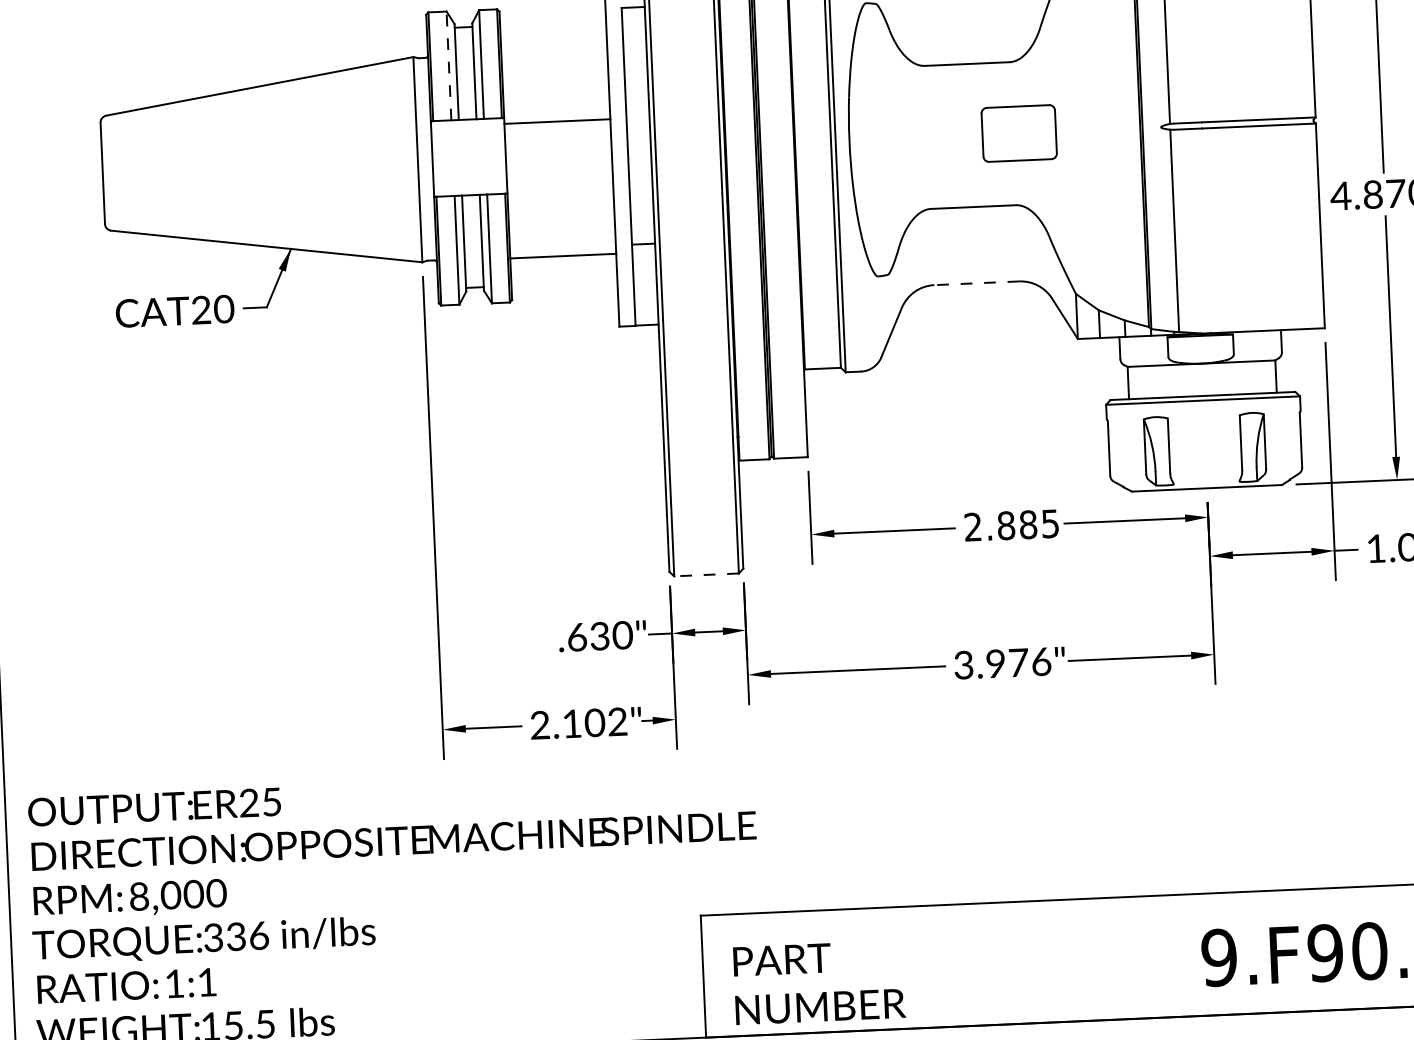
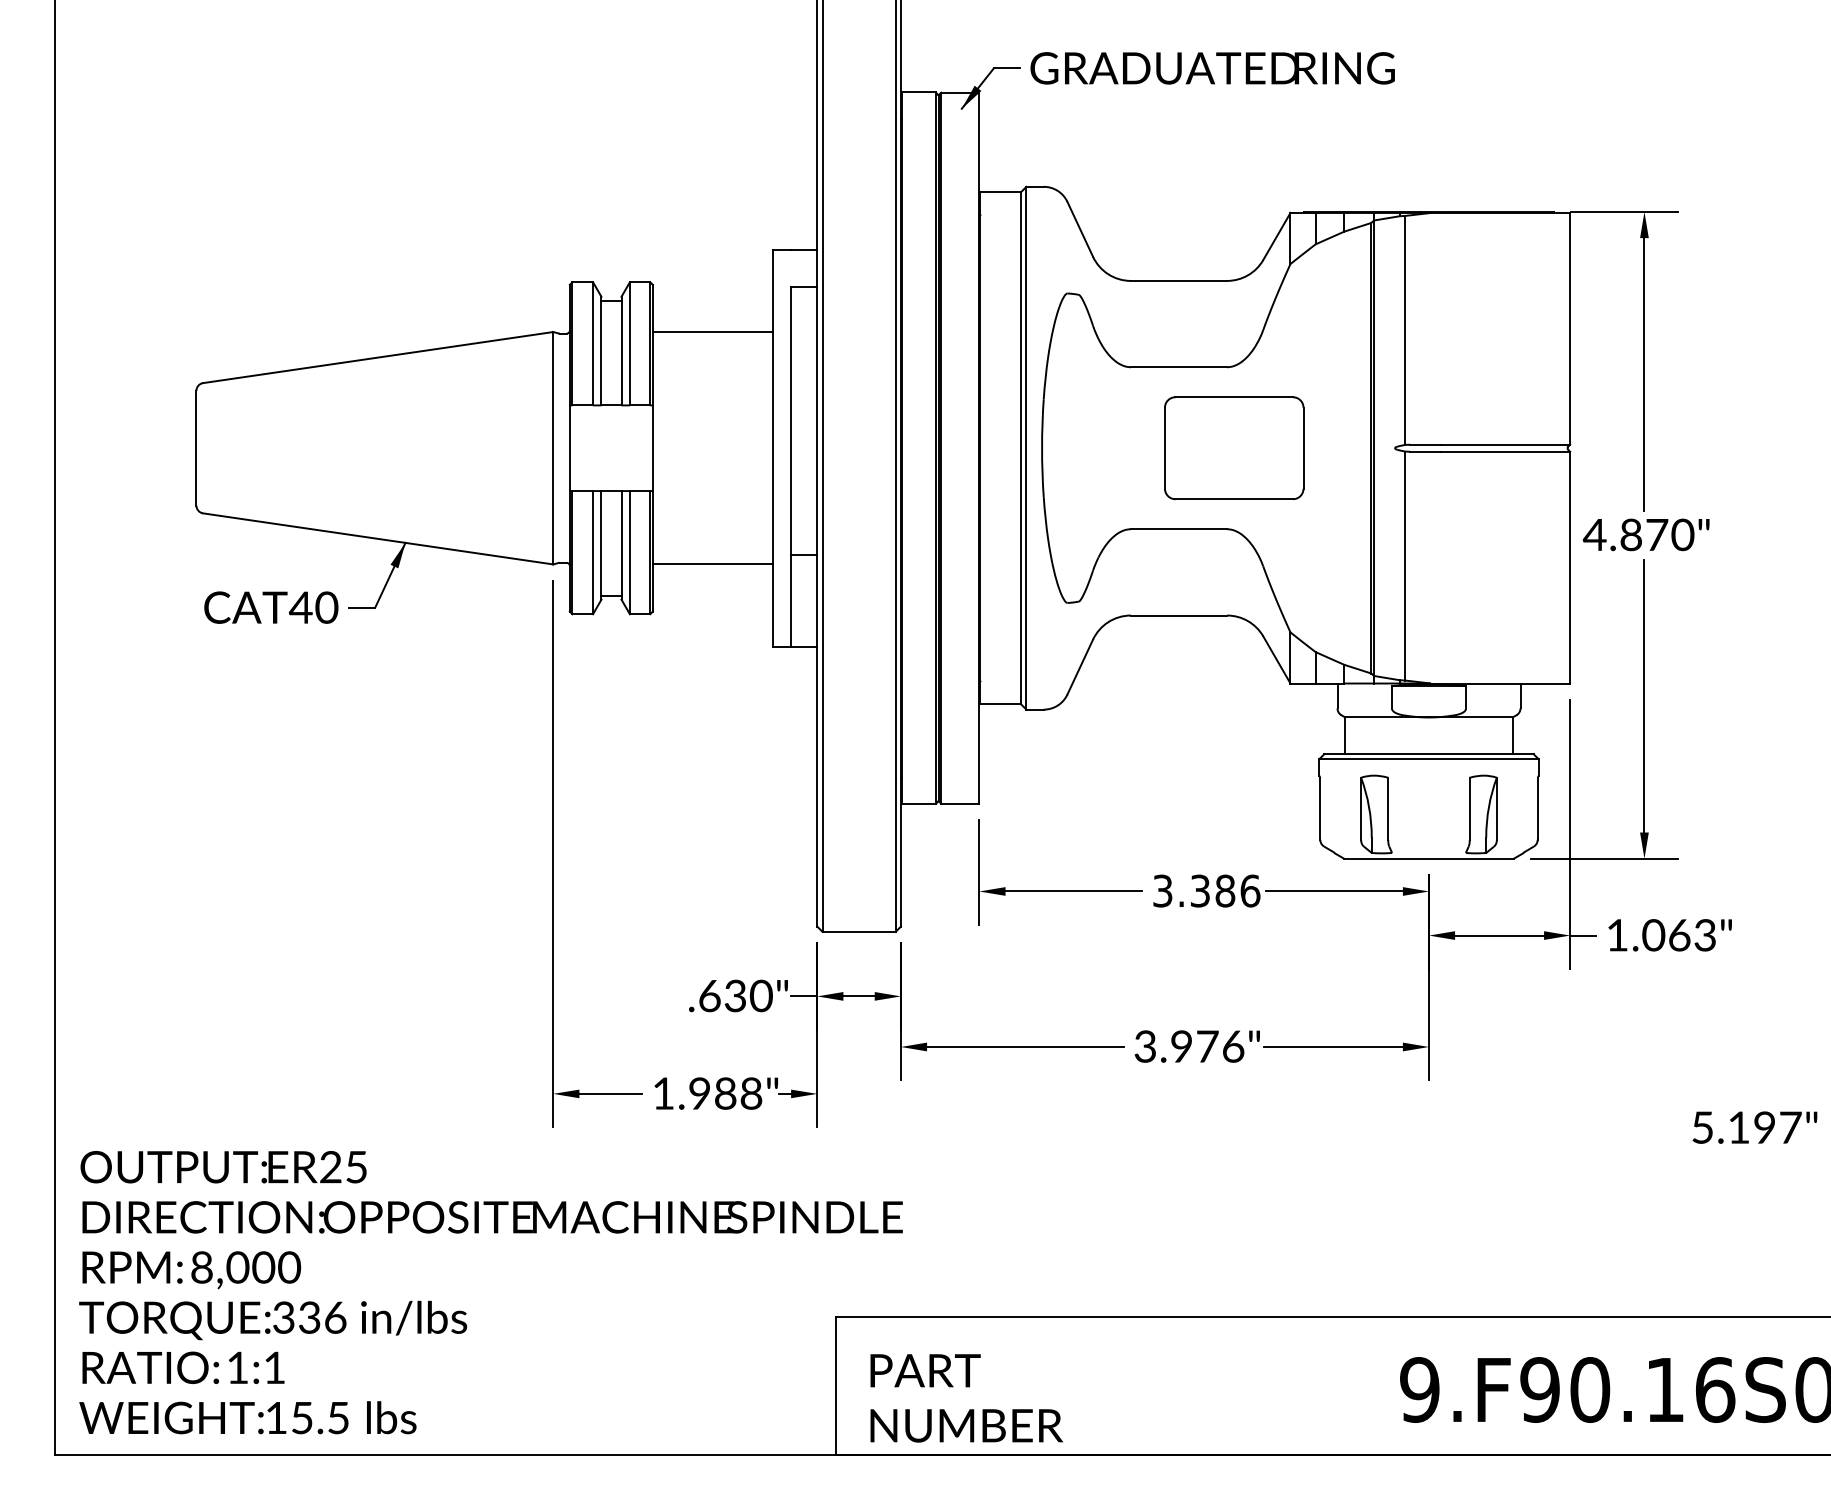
line: (449, 65) -> (593, 343), dashed -> solid
line: (557, 121) -> (712, 332), moved
part: (1019, 133) -> (1234, 448), size x1.67
line: (976, 283) -> (1178, 615), dashed -> solid
text: (200, 310) -> (300, 607), CAT20 -> CAT40
text: (1011, 525) -> (1206, 890), 2.885 -> 3.386
line: (706, 574) -> (859, 931), dashed -> solid
text: (578, 723) -> (707, 1093), 2.102" -> 1.988"

